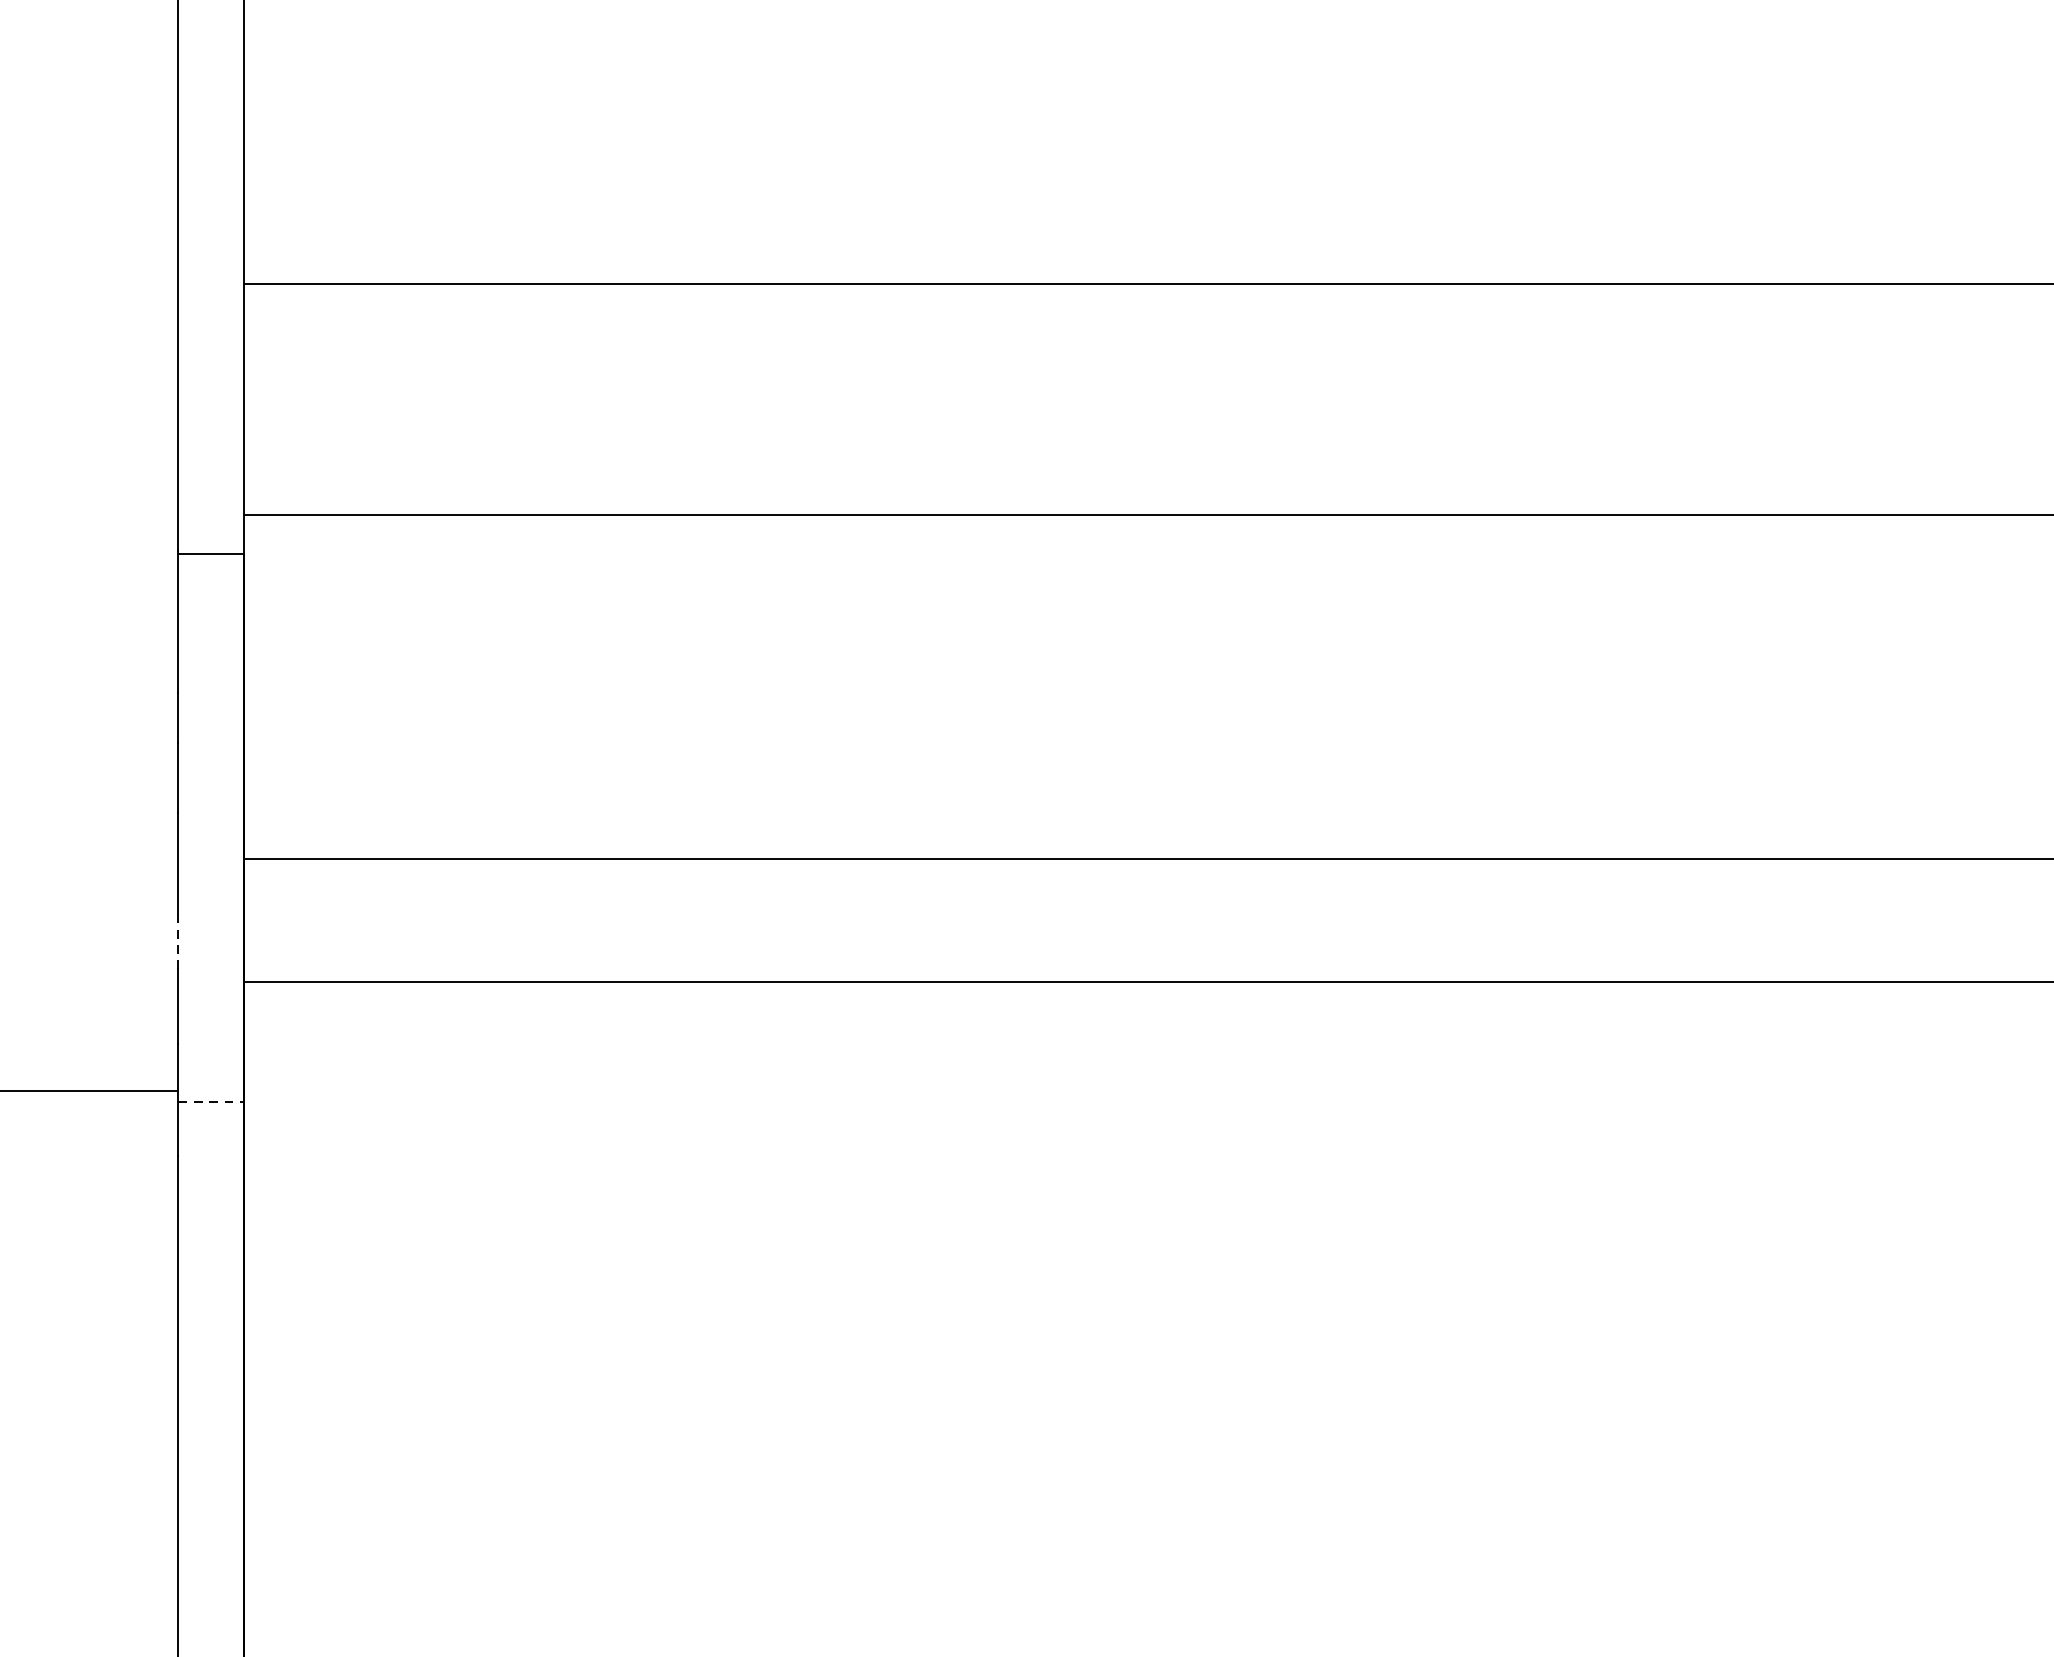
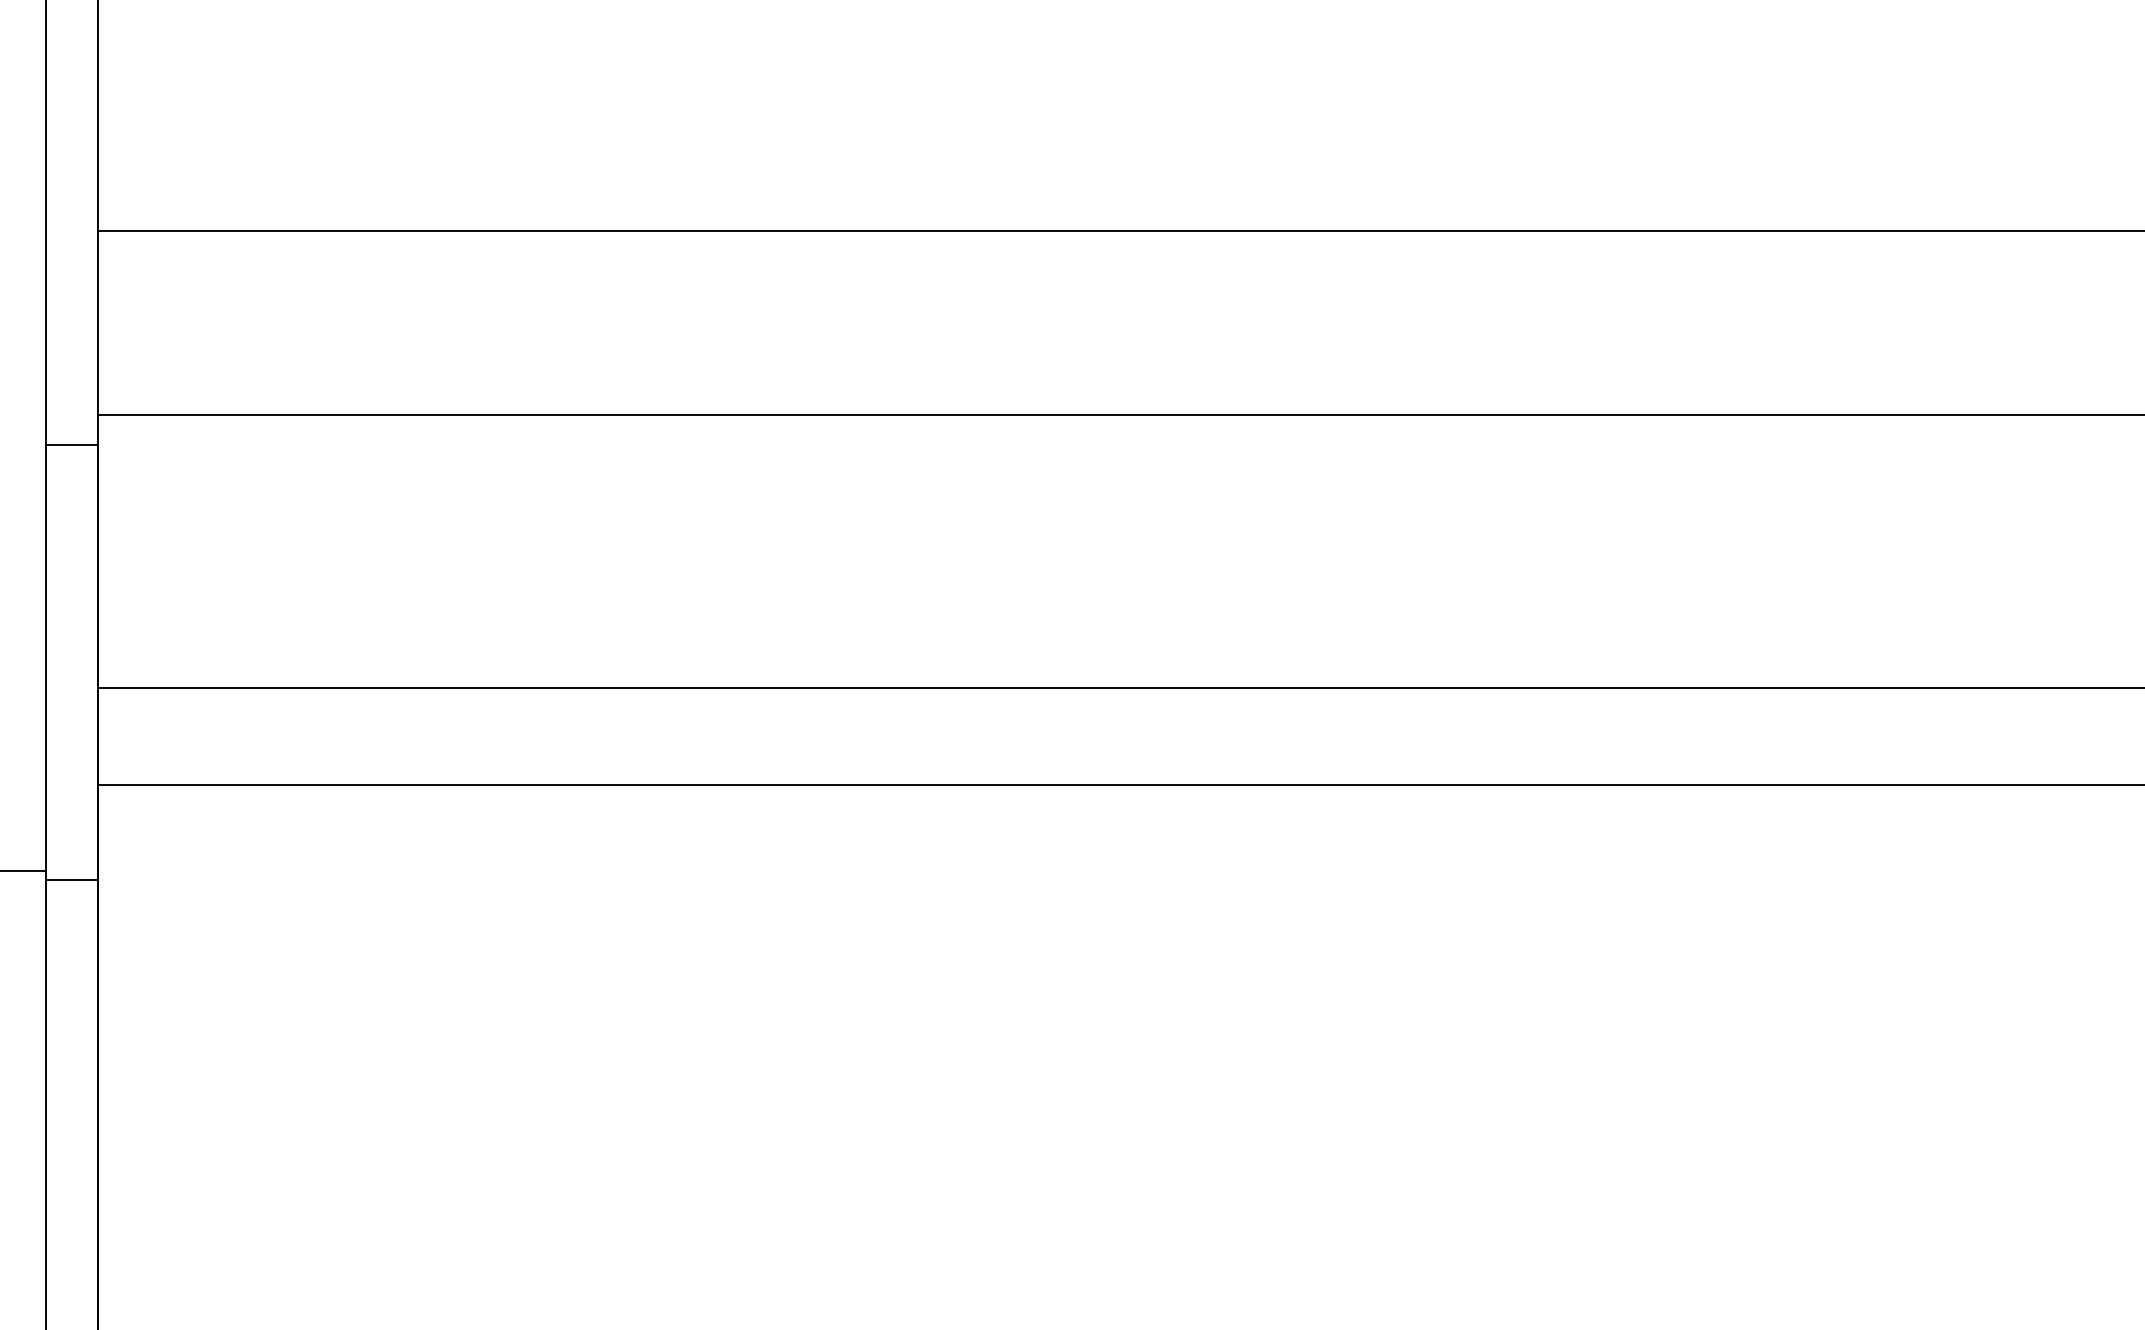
line: (178, 942) -> (45, 753), dashed -> solid
line: (212, 1102) -> (72, 880), dashed -> solid

